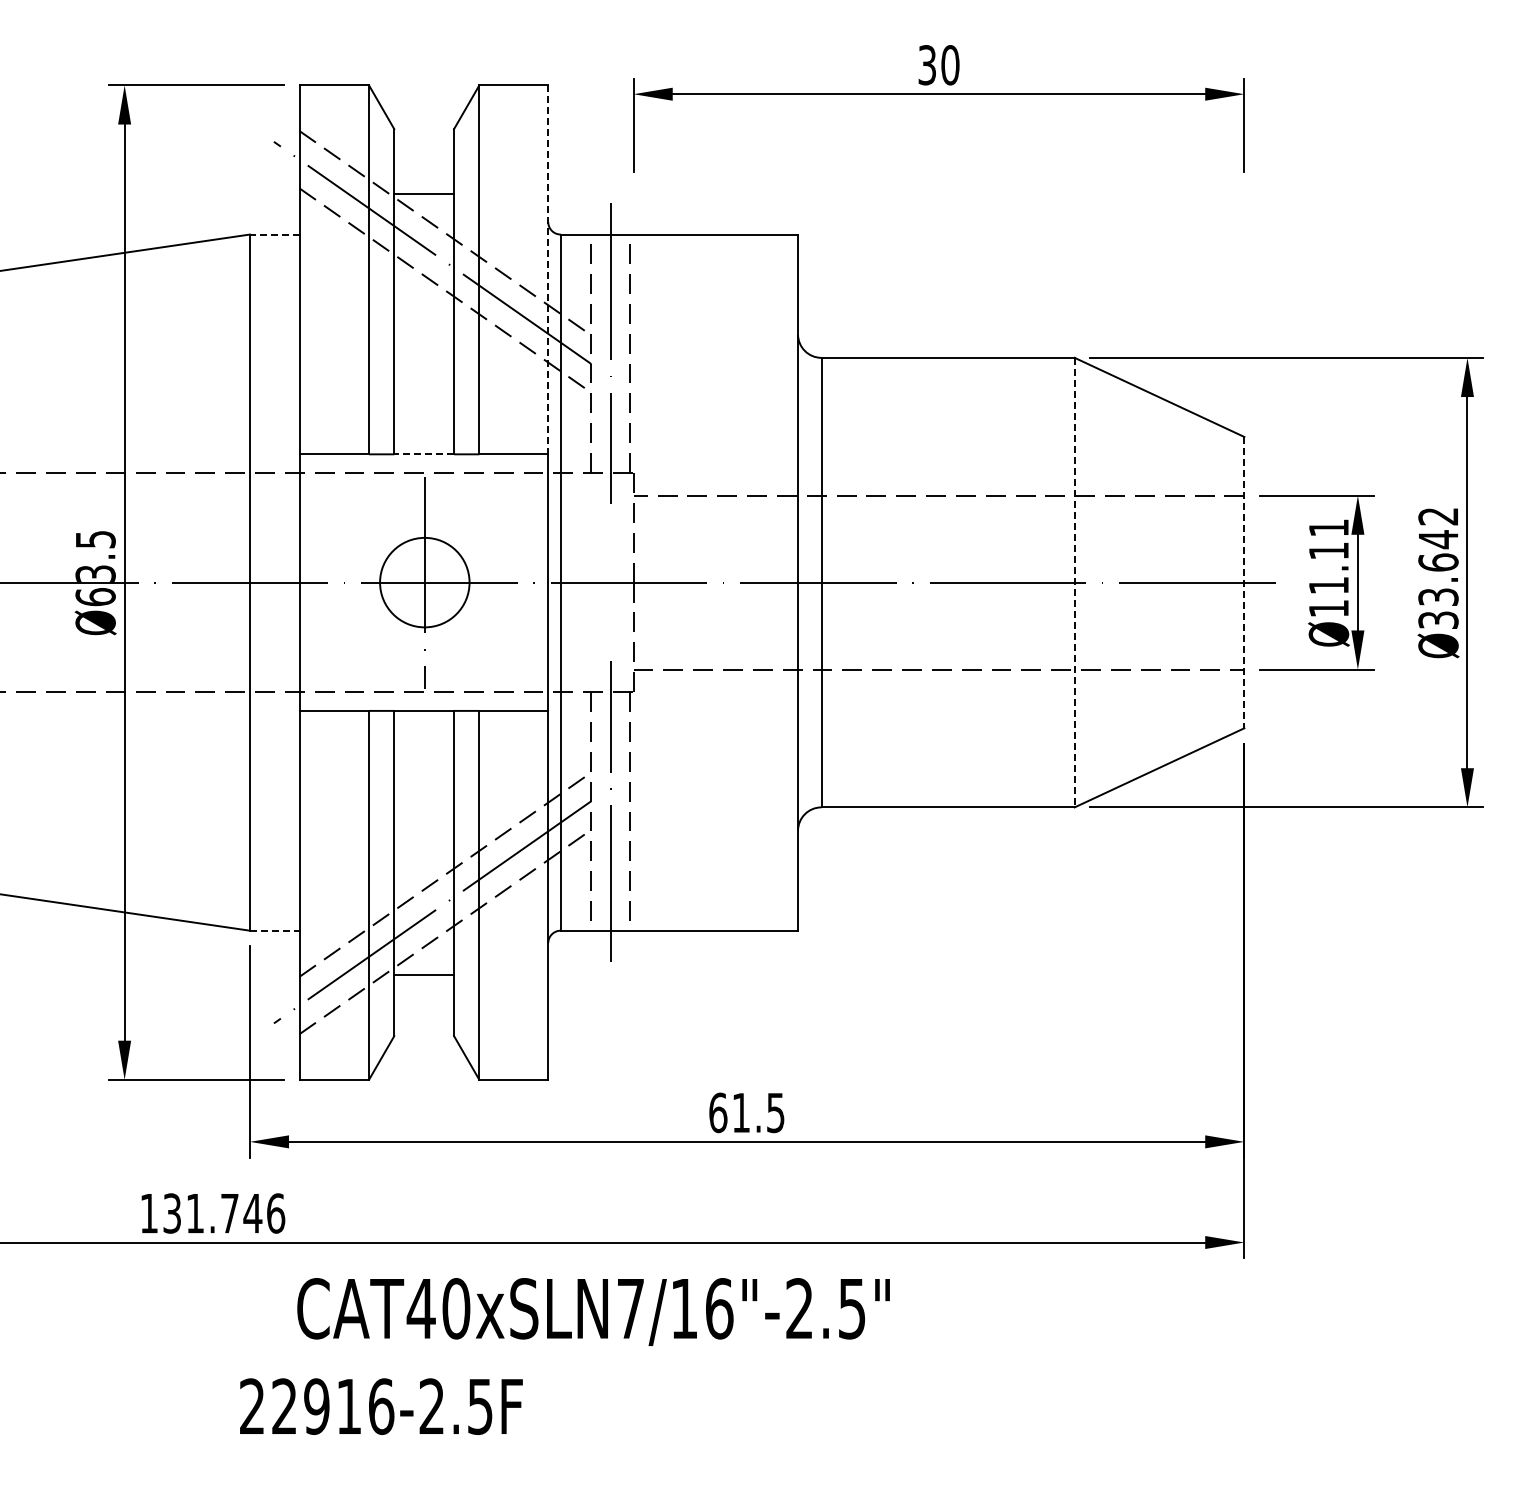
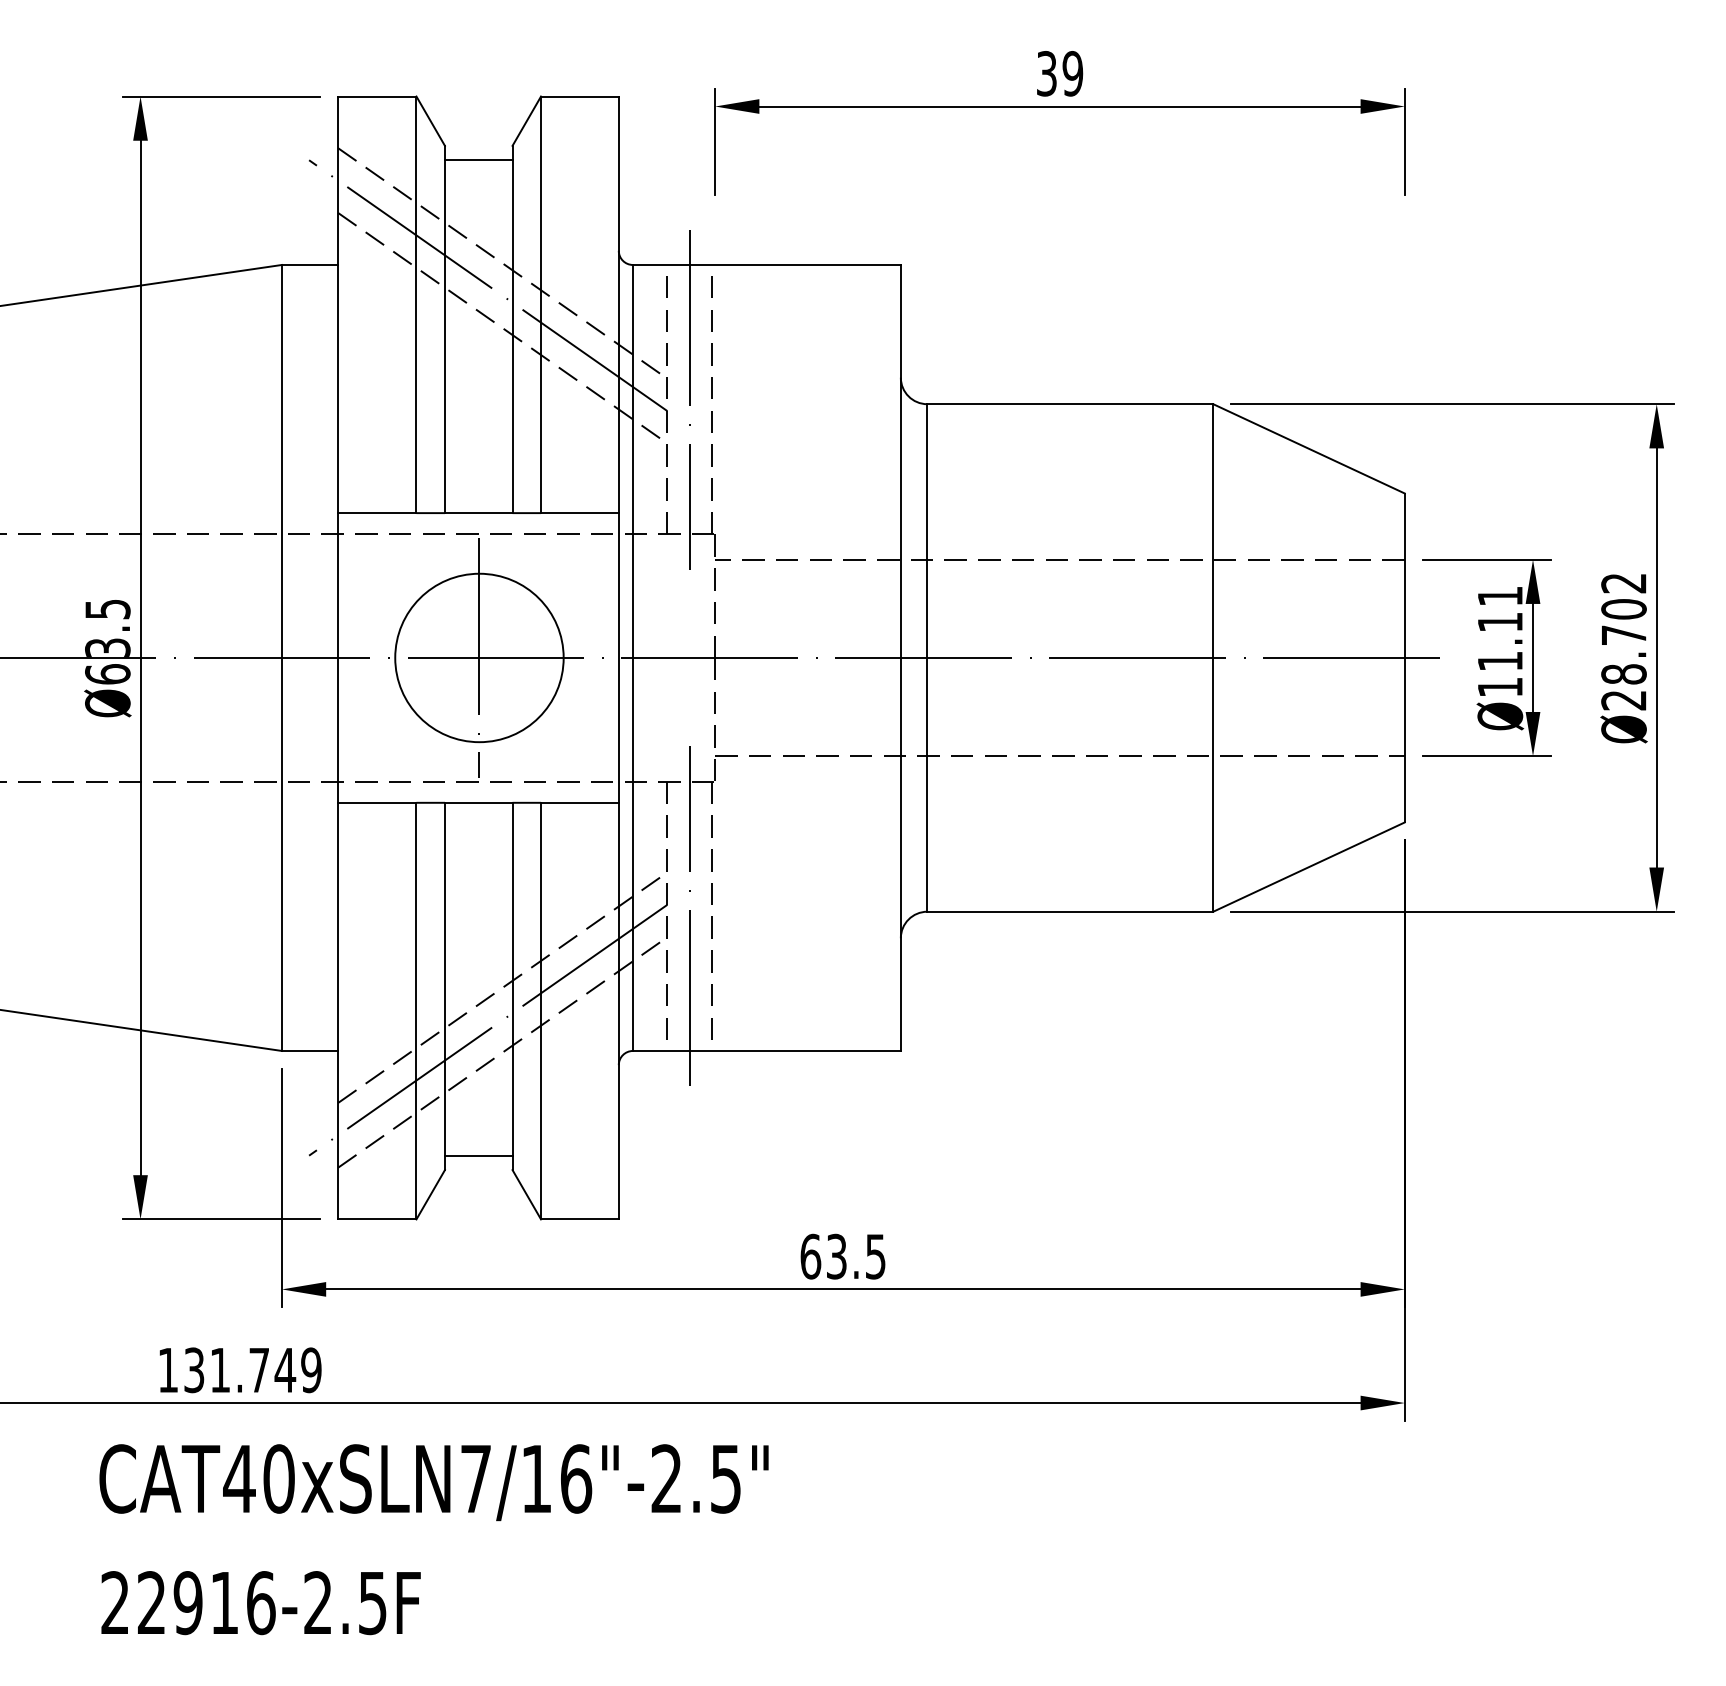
text: (950, 65) -> (1073, 74), 30 -> 39
line: (424, 194) -> (479, 159), moved
line: (274, 234) -> (309, 264), dashed -> solid
line: (548, 270) -> (619, 305), dashed -> solid
line: (424, 454) -> (479, 513), dashed -> solid
text: (1438, 579) -> (1624, 654), Ø33.642 -> Ø28.702
circle: (424, 582) -> (479, 657), size x1.67
line: (1074, 582) -> (1213, 657), dashed -> solid
line: (1244, 582) -> (1404, 657), dashed -> solid
line: (274, 930) -> (309, 1050), dashed -> solid
line: (424, 974) -> (479, 1155), moved
text: (740, 1112) -> (835, 1256), 61.5 -> 63.5
text: (275, 1213) -> (310, 1370), 131.746 -> 131.749
text: (593, 1311) -> (433, 1482), moved
text: (381, 1406) -> (261, 1602), moved

